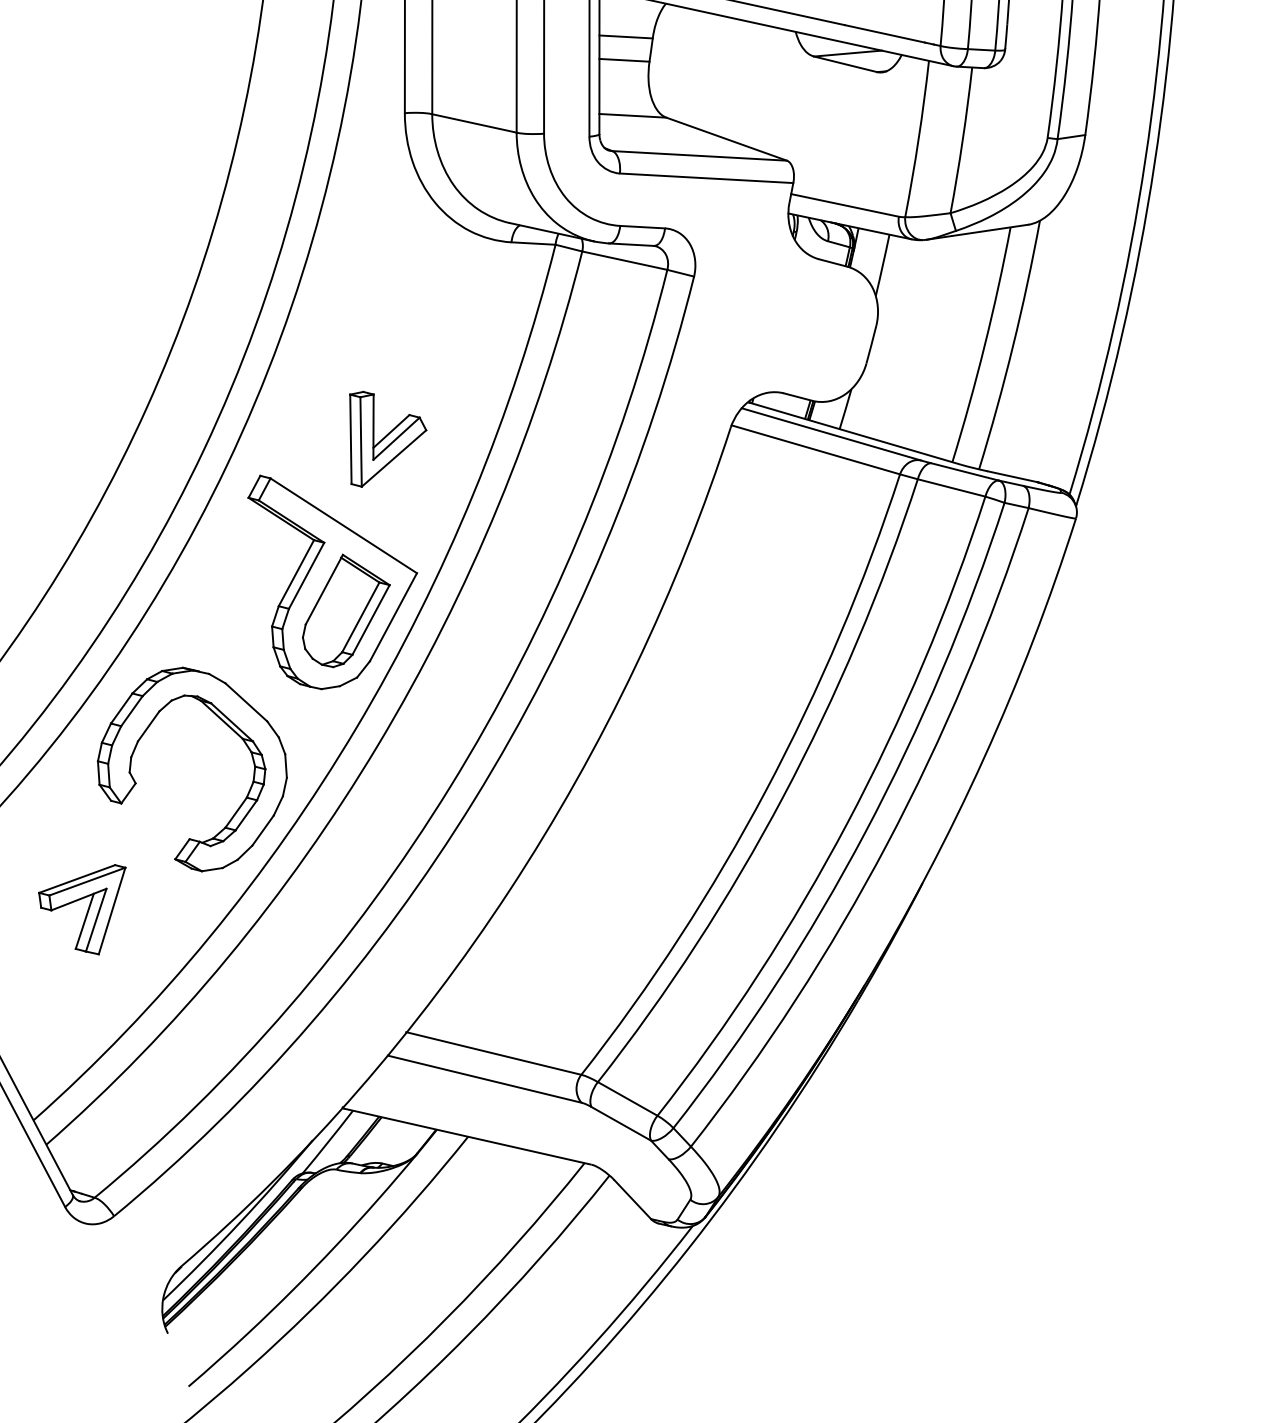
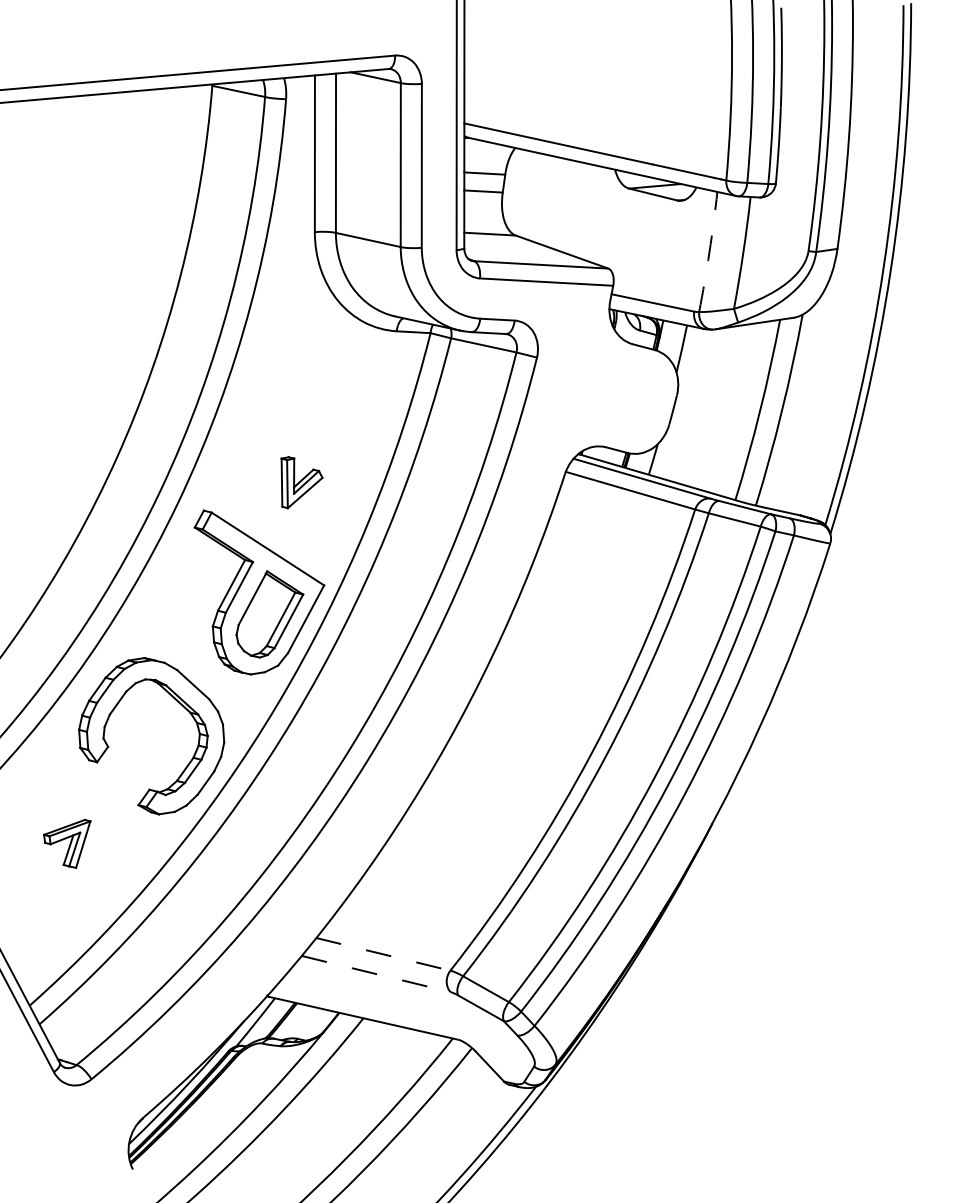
arc: (918, 139) -> (709, 252), solid -> dashed
part: (387, 439) -> (301, 482), size x0.7
part: (82, 909) -> (67, 843), size x0.7
line: (494, 1053) -> (383, 954), solid -> dashed
line: (485, 1079) -> (376, 974), solid -> dashed

